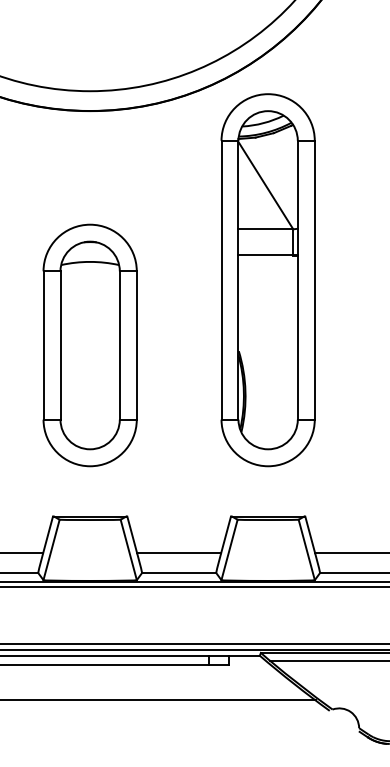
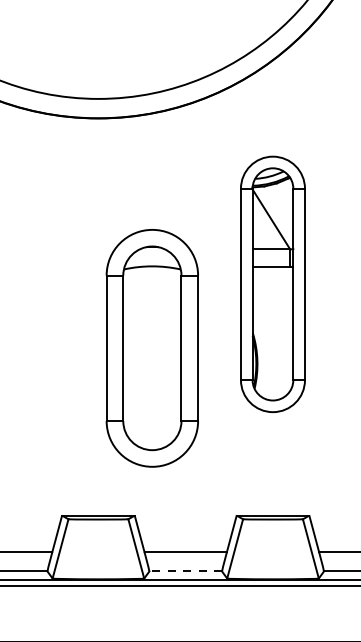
part: (267, 280) -> (272, 284), size x0.7
part: (89, 345) -> (151, 348), moved
line: (178, 572) -> (185, 571), solid -> dashed

